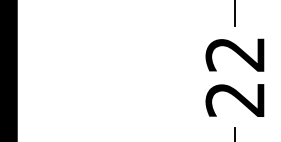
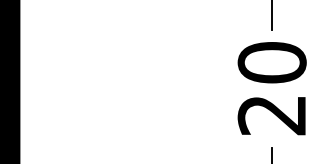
text: (234, 54) -> (271, 62), 22 -> 20

